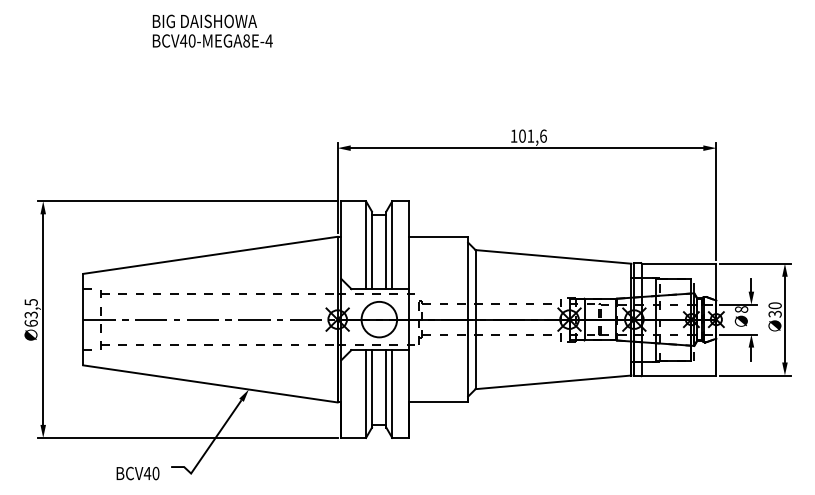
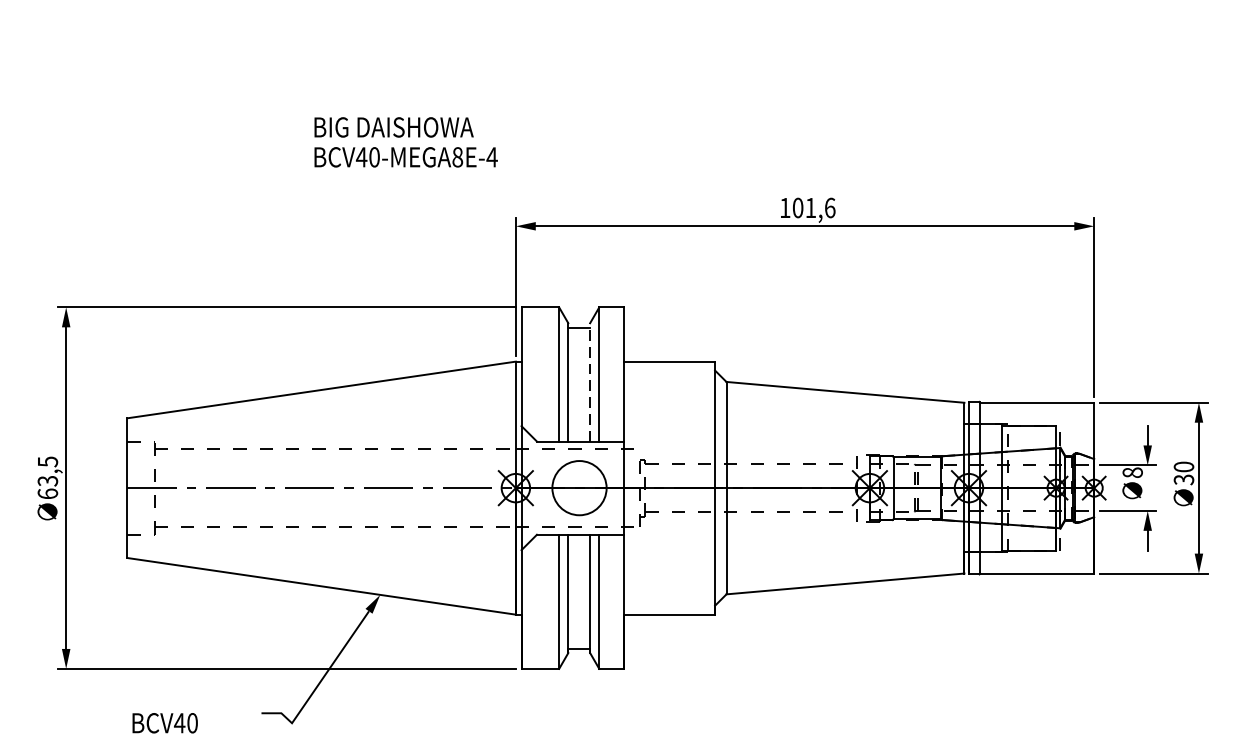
text: (212, 30) -> (405, 141), moved
line: (386, 250) -> (590, 382), solid -> dashed
text: (137, 473) -> (164, 723), moved

